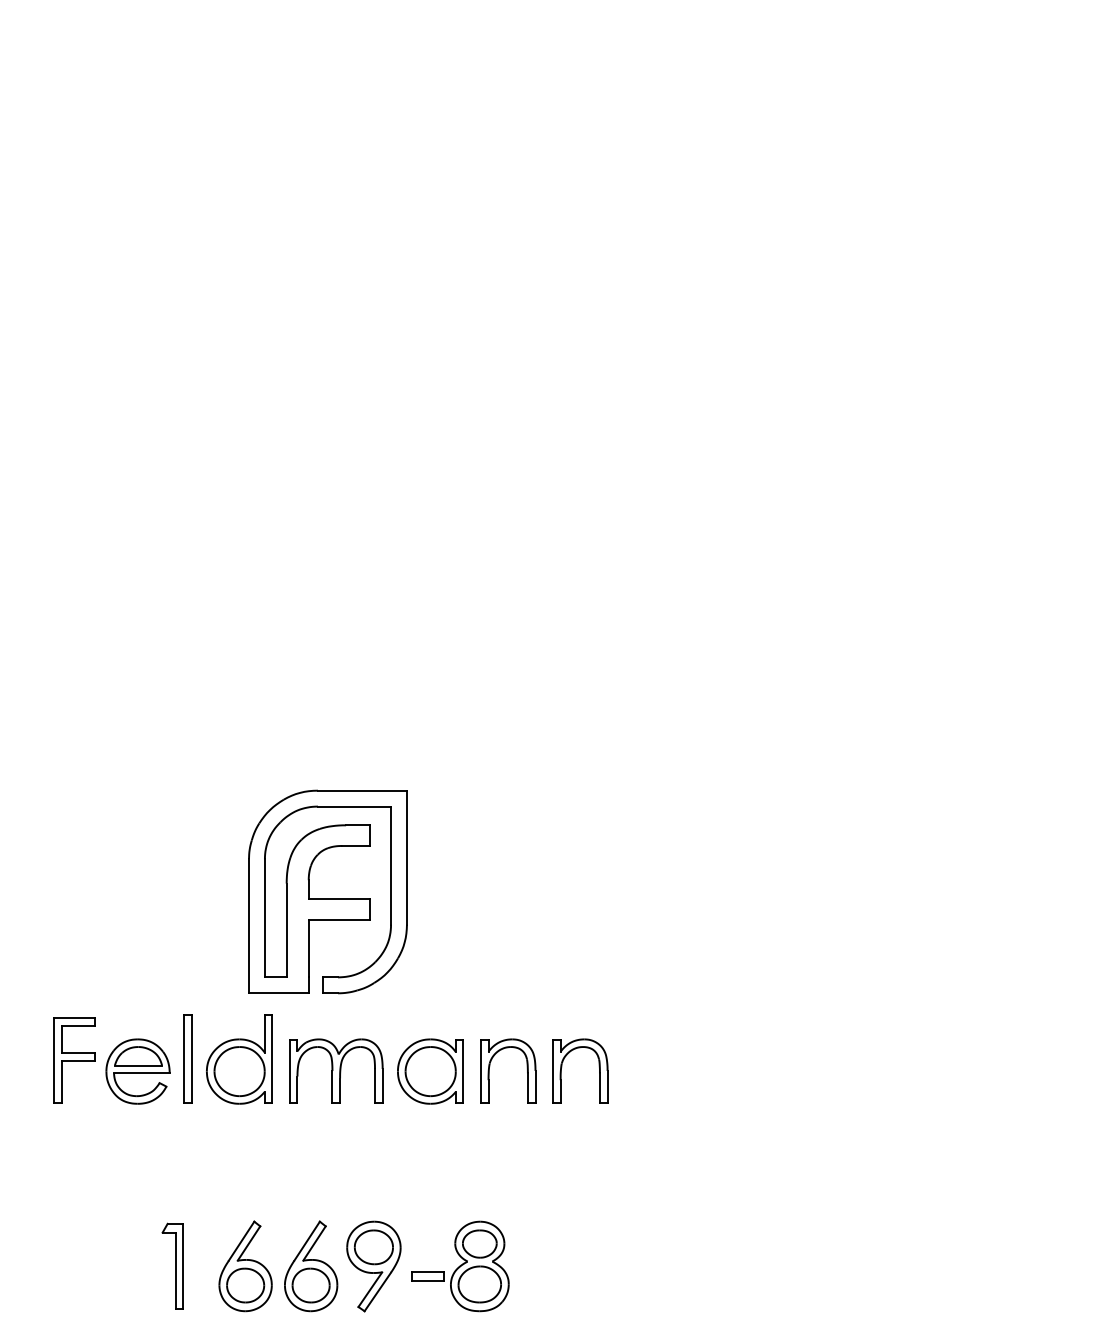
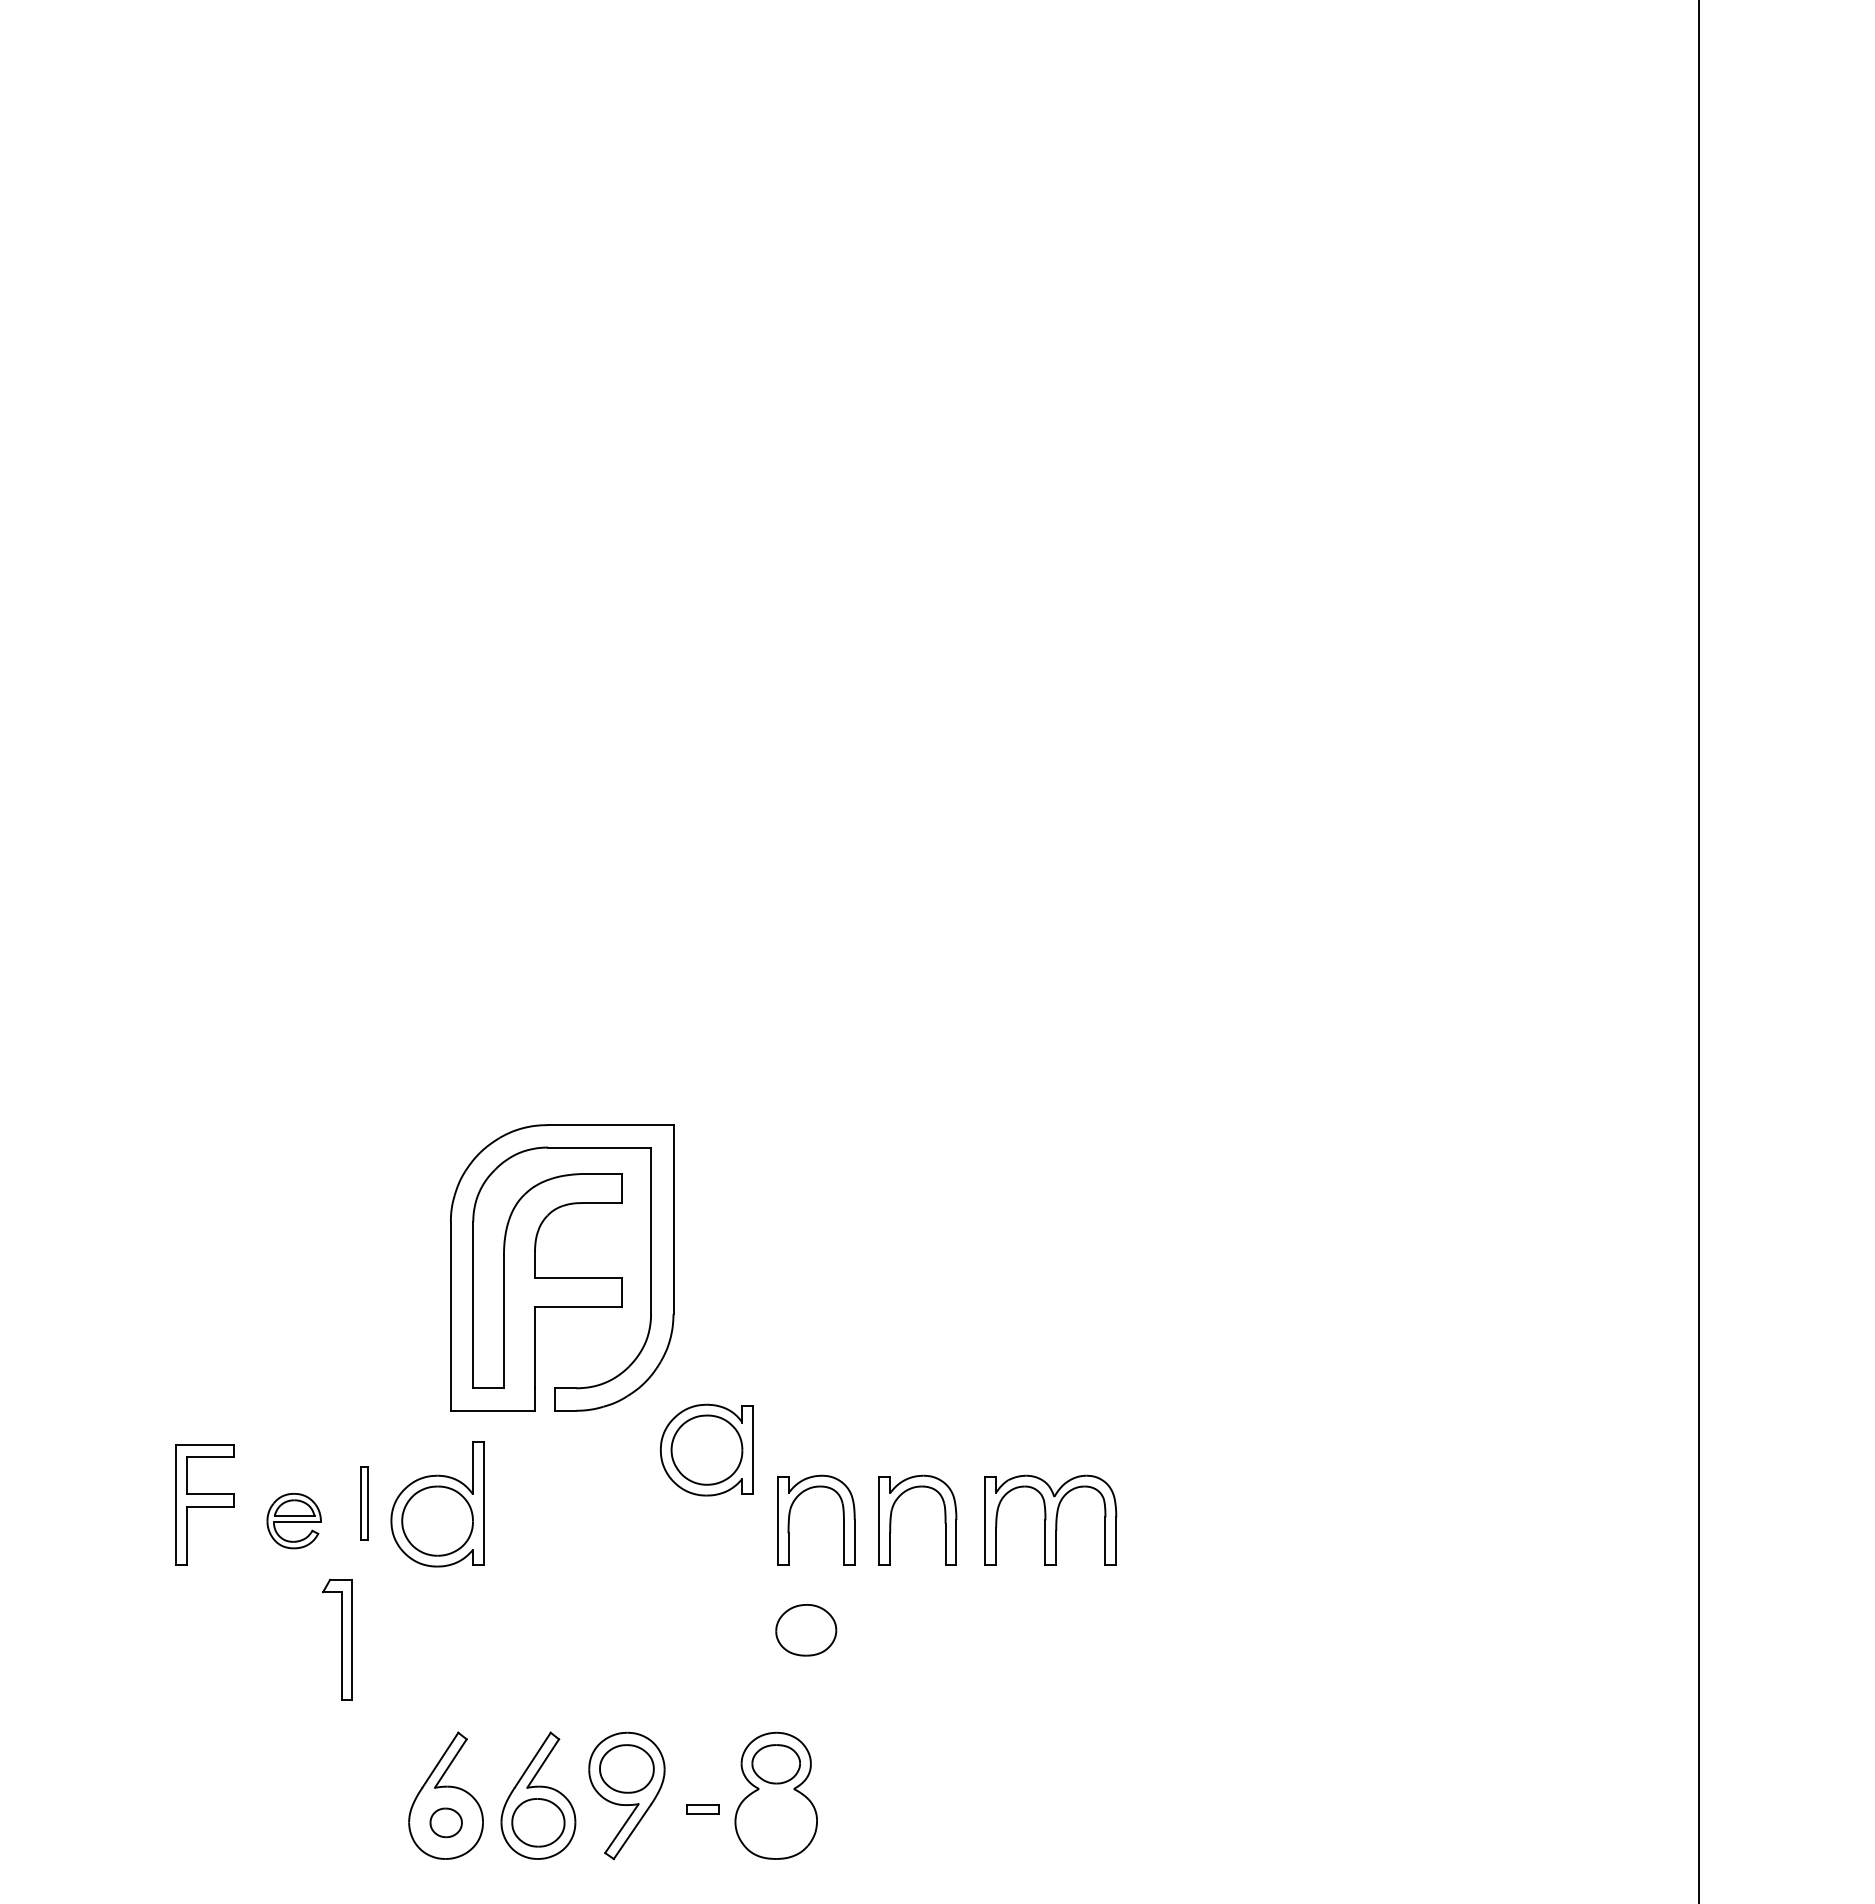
part: (187, 1059) -> (364, 1503), size x0.6
part: (336, 1070) -> (1050, 1519), moved
part: (137, 1071) -> (293, 1520), size x0.6
part: (430, 1071) -> (706, 1449), moved
part: (172, 1266) -> (337, 1639), moved
part: (427, 1276) -> (702, 1809), size x0.7
part: (480, 1284) -> (806, 1630), moved
part: (245, 1285) -> (446, 1822), size x0.6

